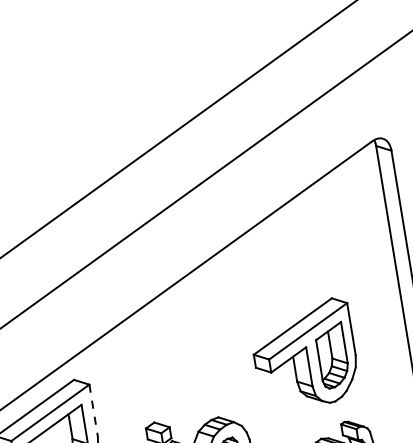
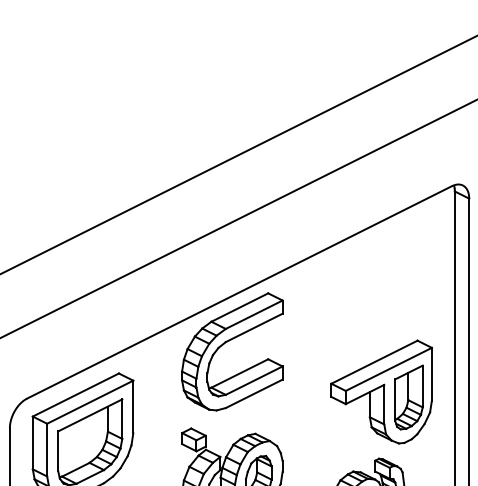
part: (176, 331) -> (227, 342), added
part: (304, 354) -> (381, 391), moved
line: (93, 411) -> (133, 407), dashed -> solid

